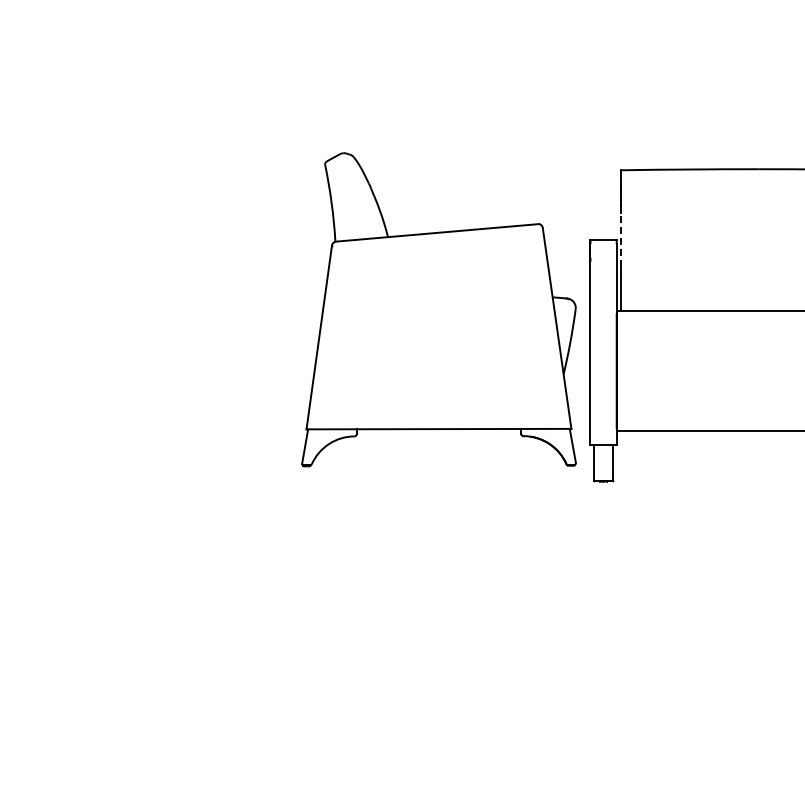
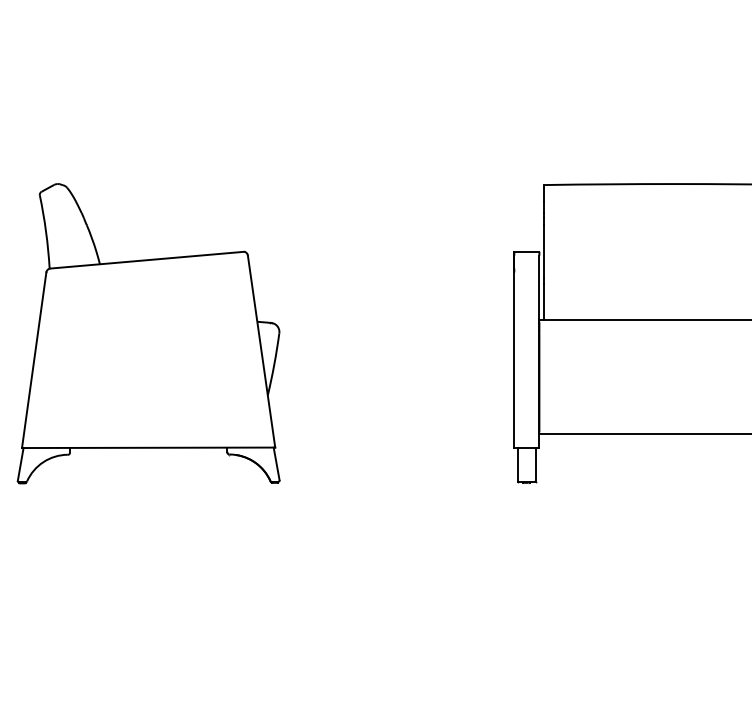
line: (621, 239) -> (543, 251), dashed -> solid
part: (438, 309) -> (148, 333), moved

